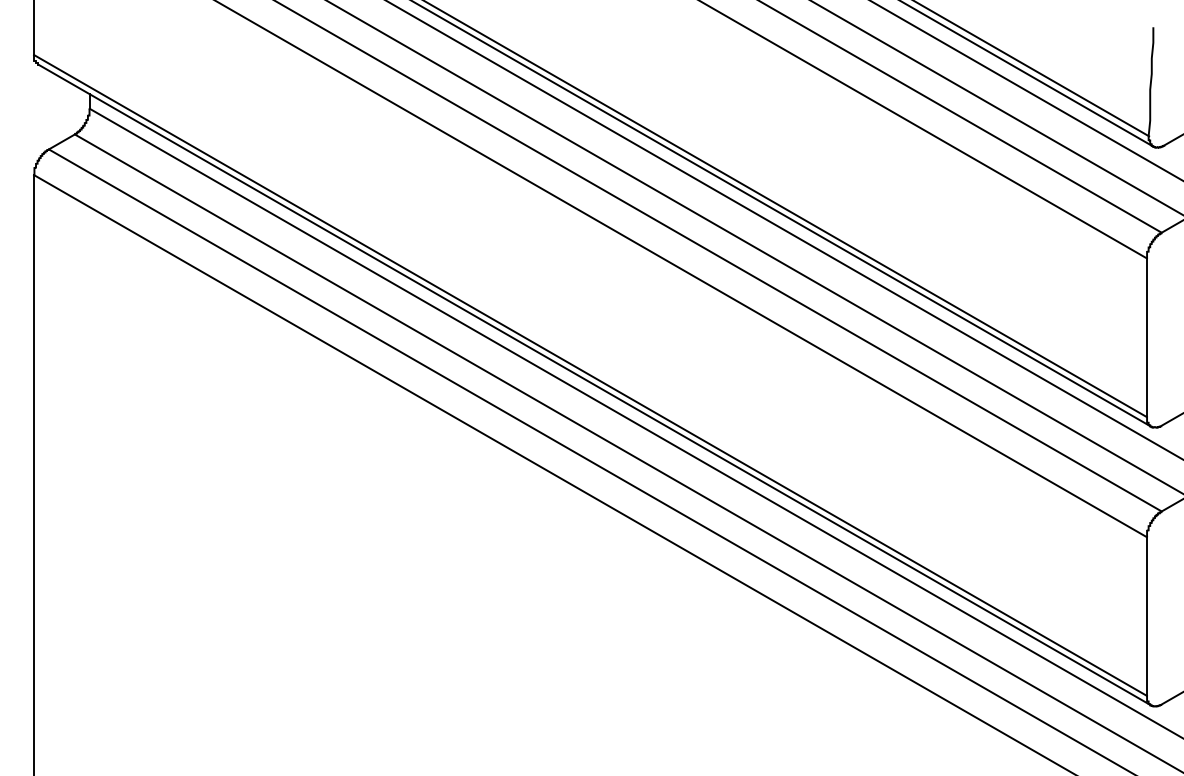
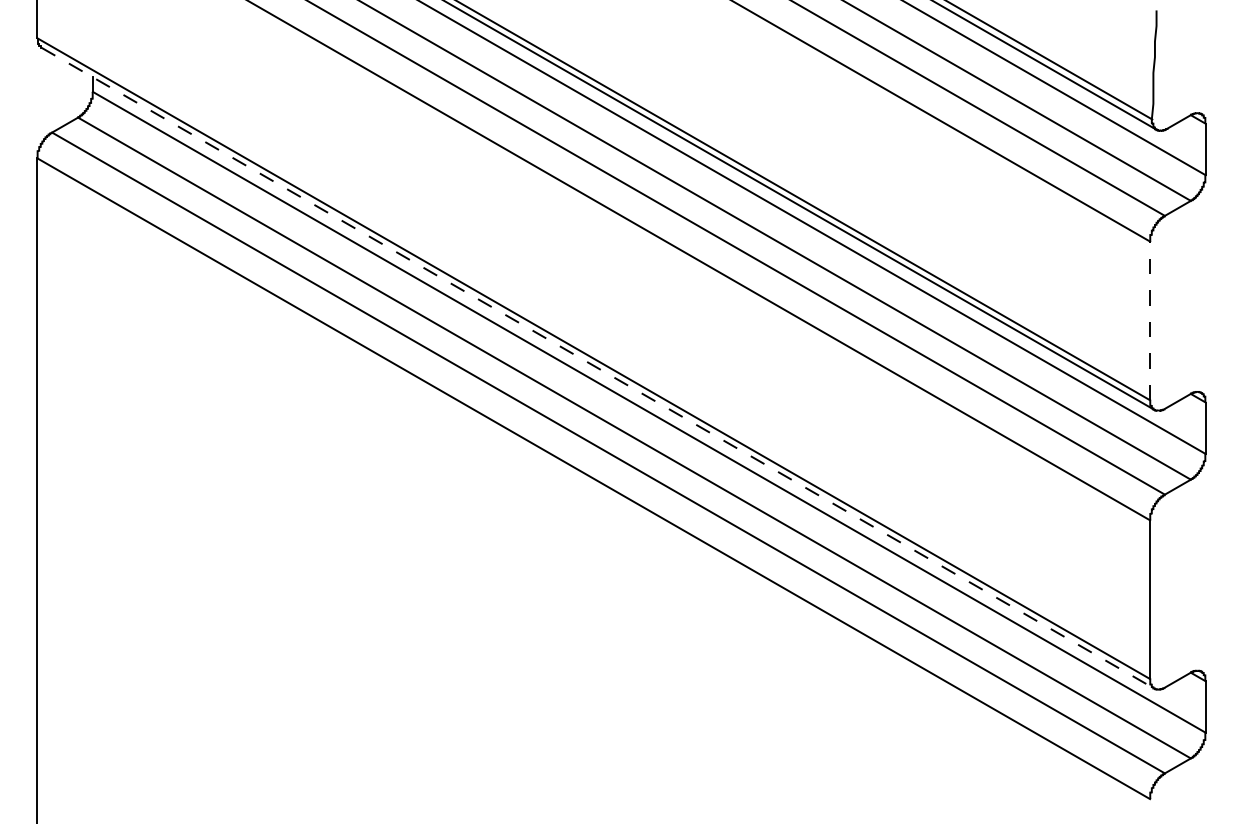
line: (1147, 337) -> (1150, 320), solid -> dashed
line: (595, 385) -> (598, 368), solid -> dashed

